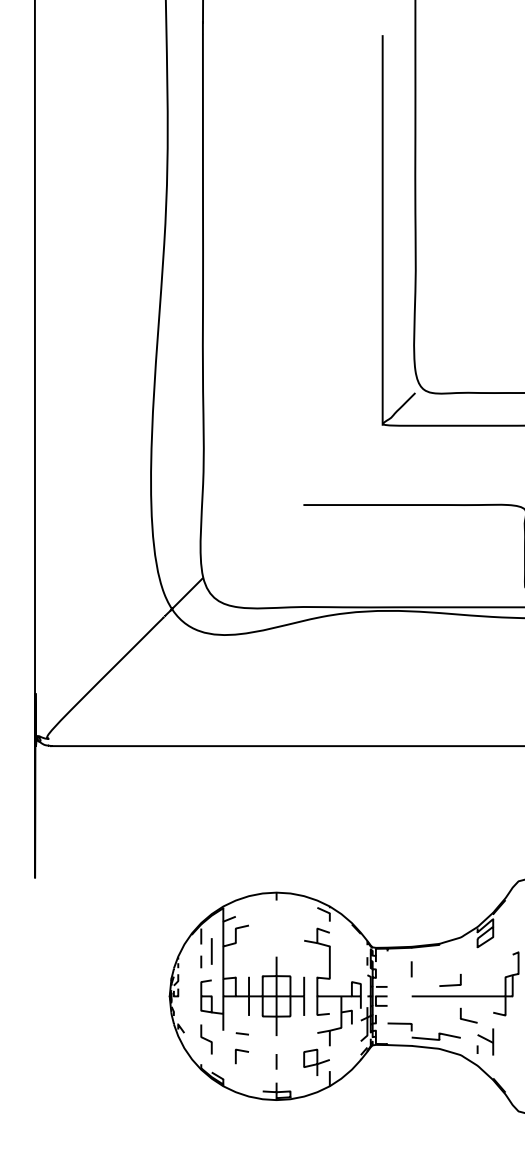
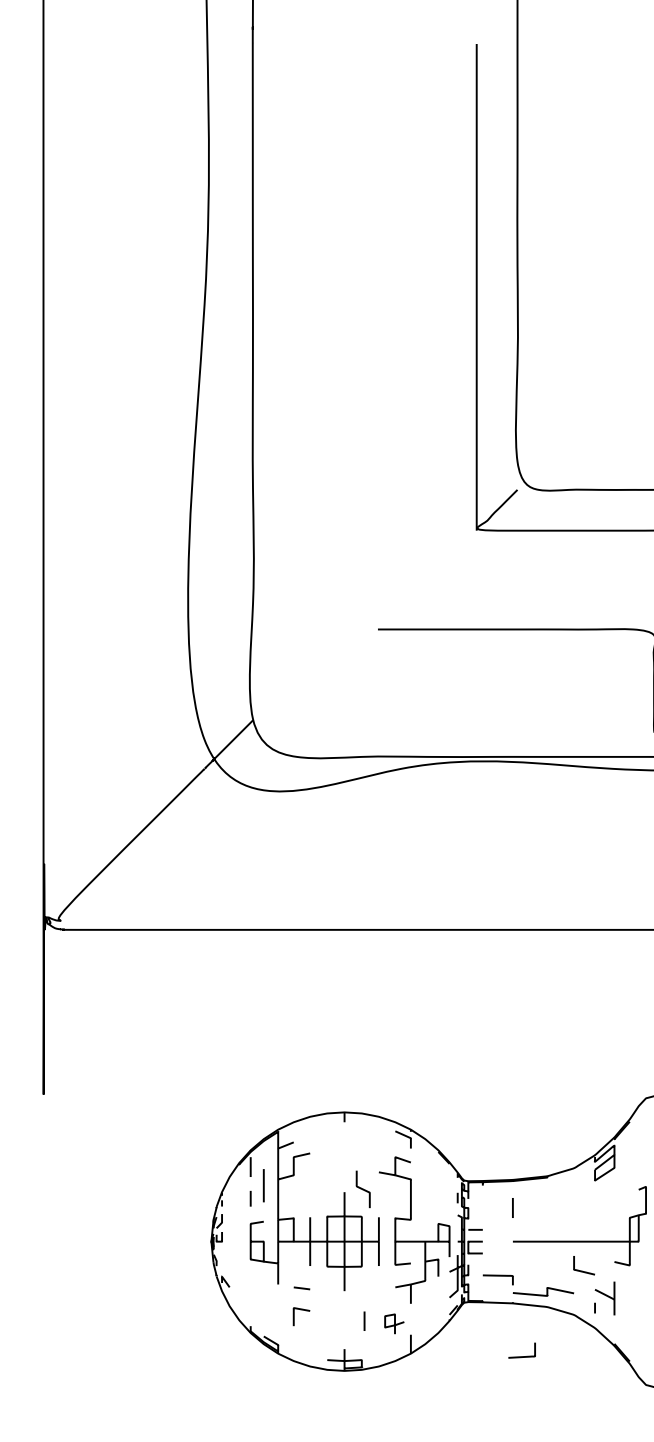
curve: (449, 985) -> (521, 1356), moved
curve: (205, 1039) -> (362, 1189), moved
line: (276, 1061) -> (364, 1320), moved
part: (316, 1062) -> (394, 1323), size x0.6

